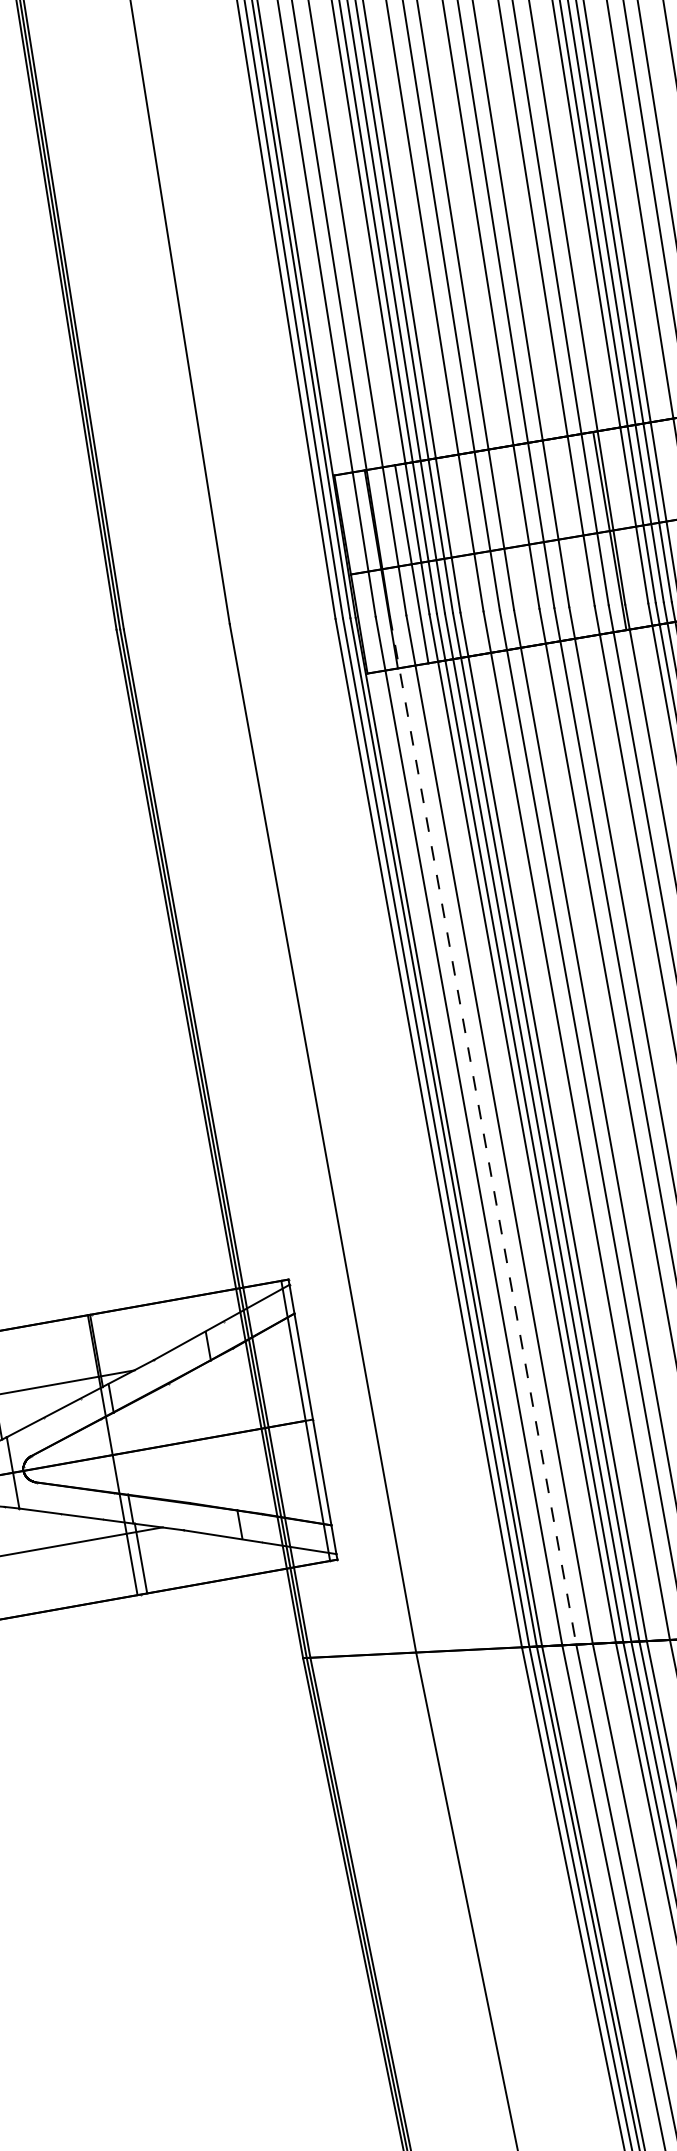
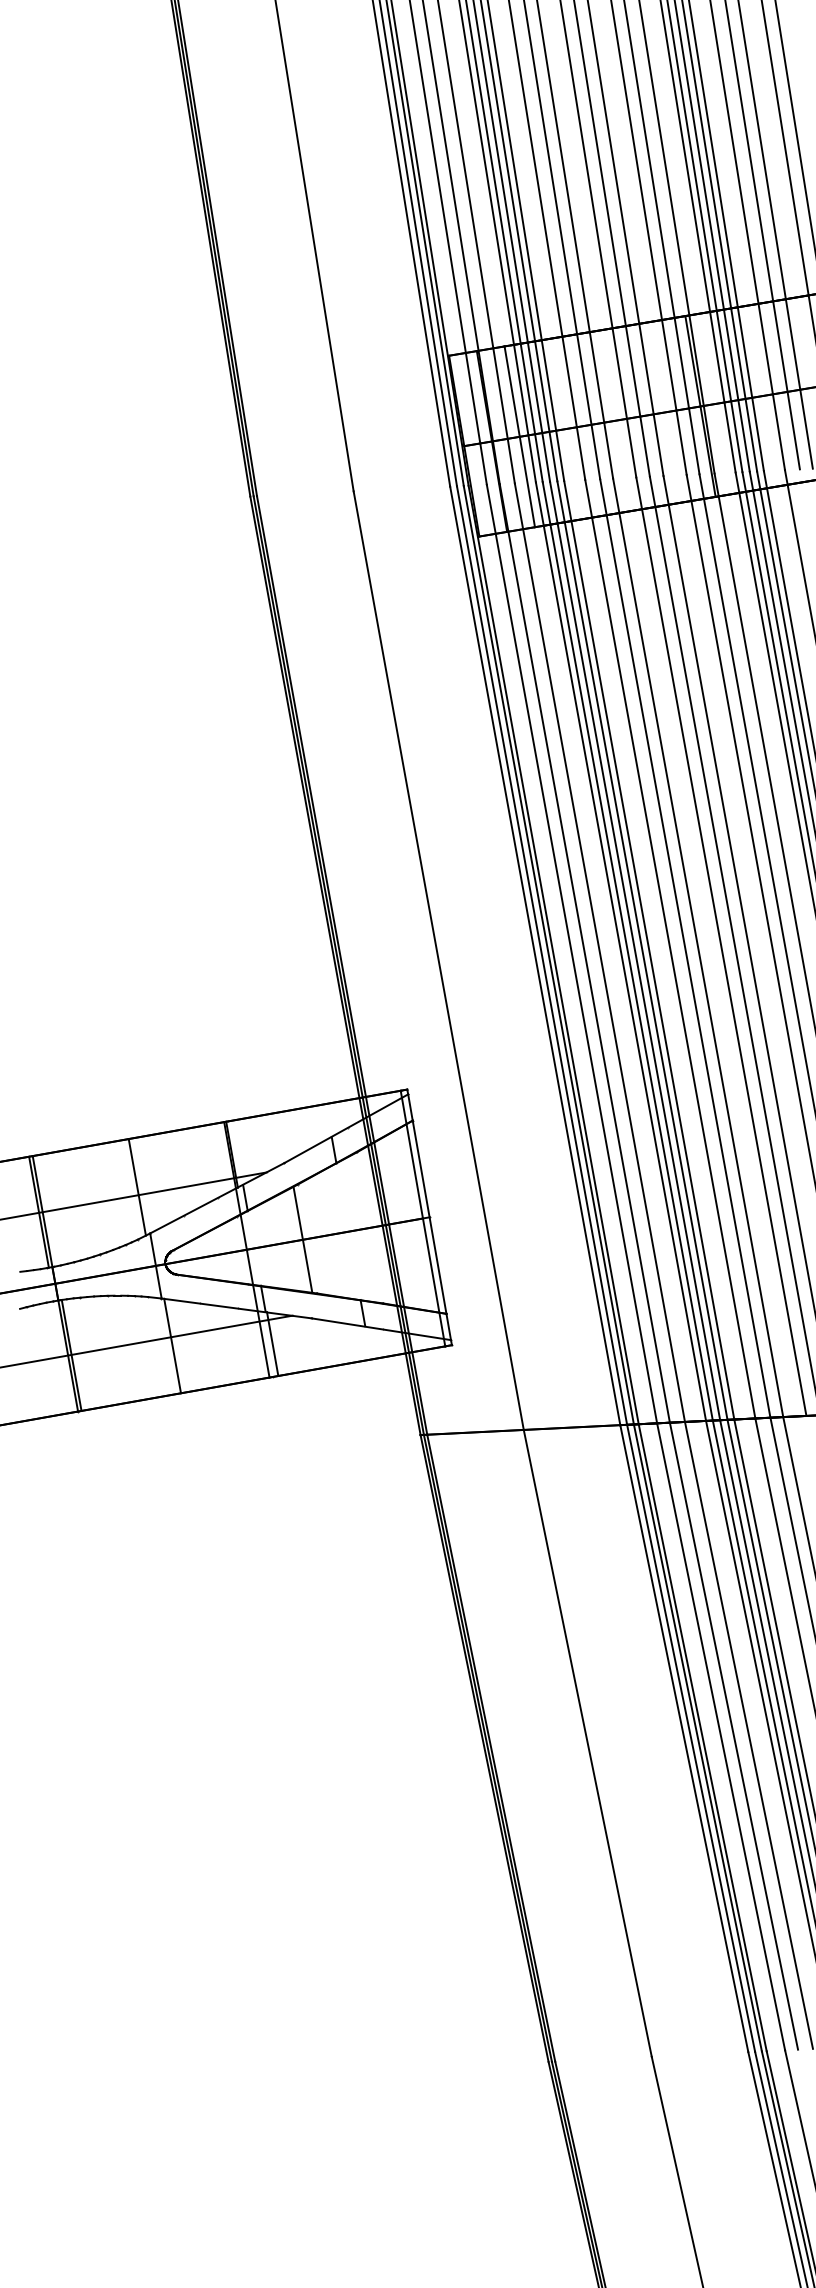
line: (482, 1130) -> (584, 953), dashed -> solid
line: (173, 1443) -> (302, 1239), added
line: (31, 1560) -> (172, 1345), added

